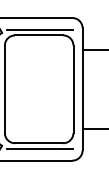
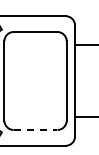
line: (40, 30) -> (36, 27), removed
line: (39, 142) -> (35, 129), solid -> dashed
line: (40, 148) -> (36, 134), removed

